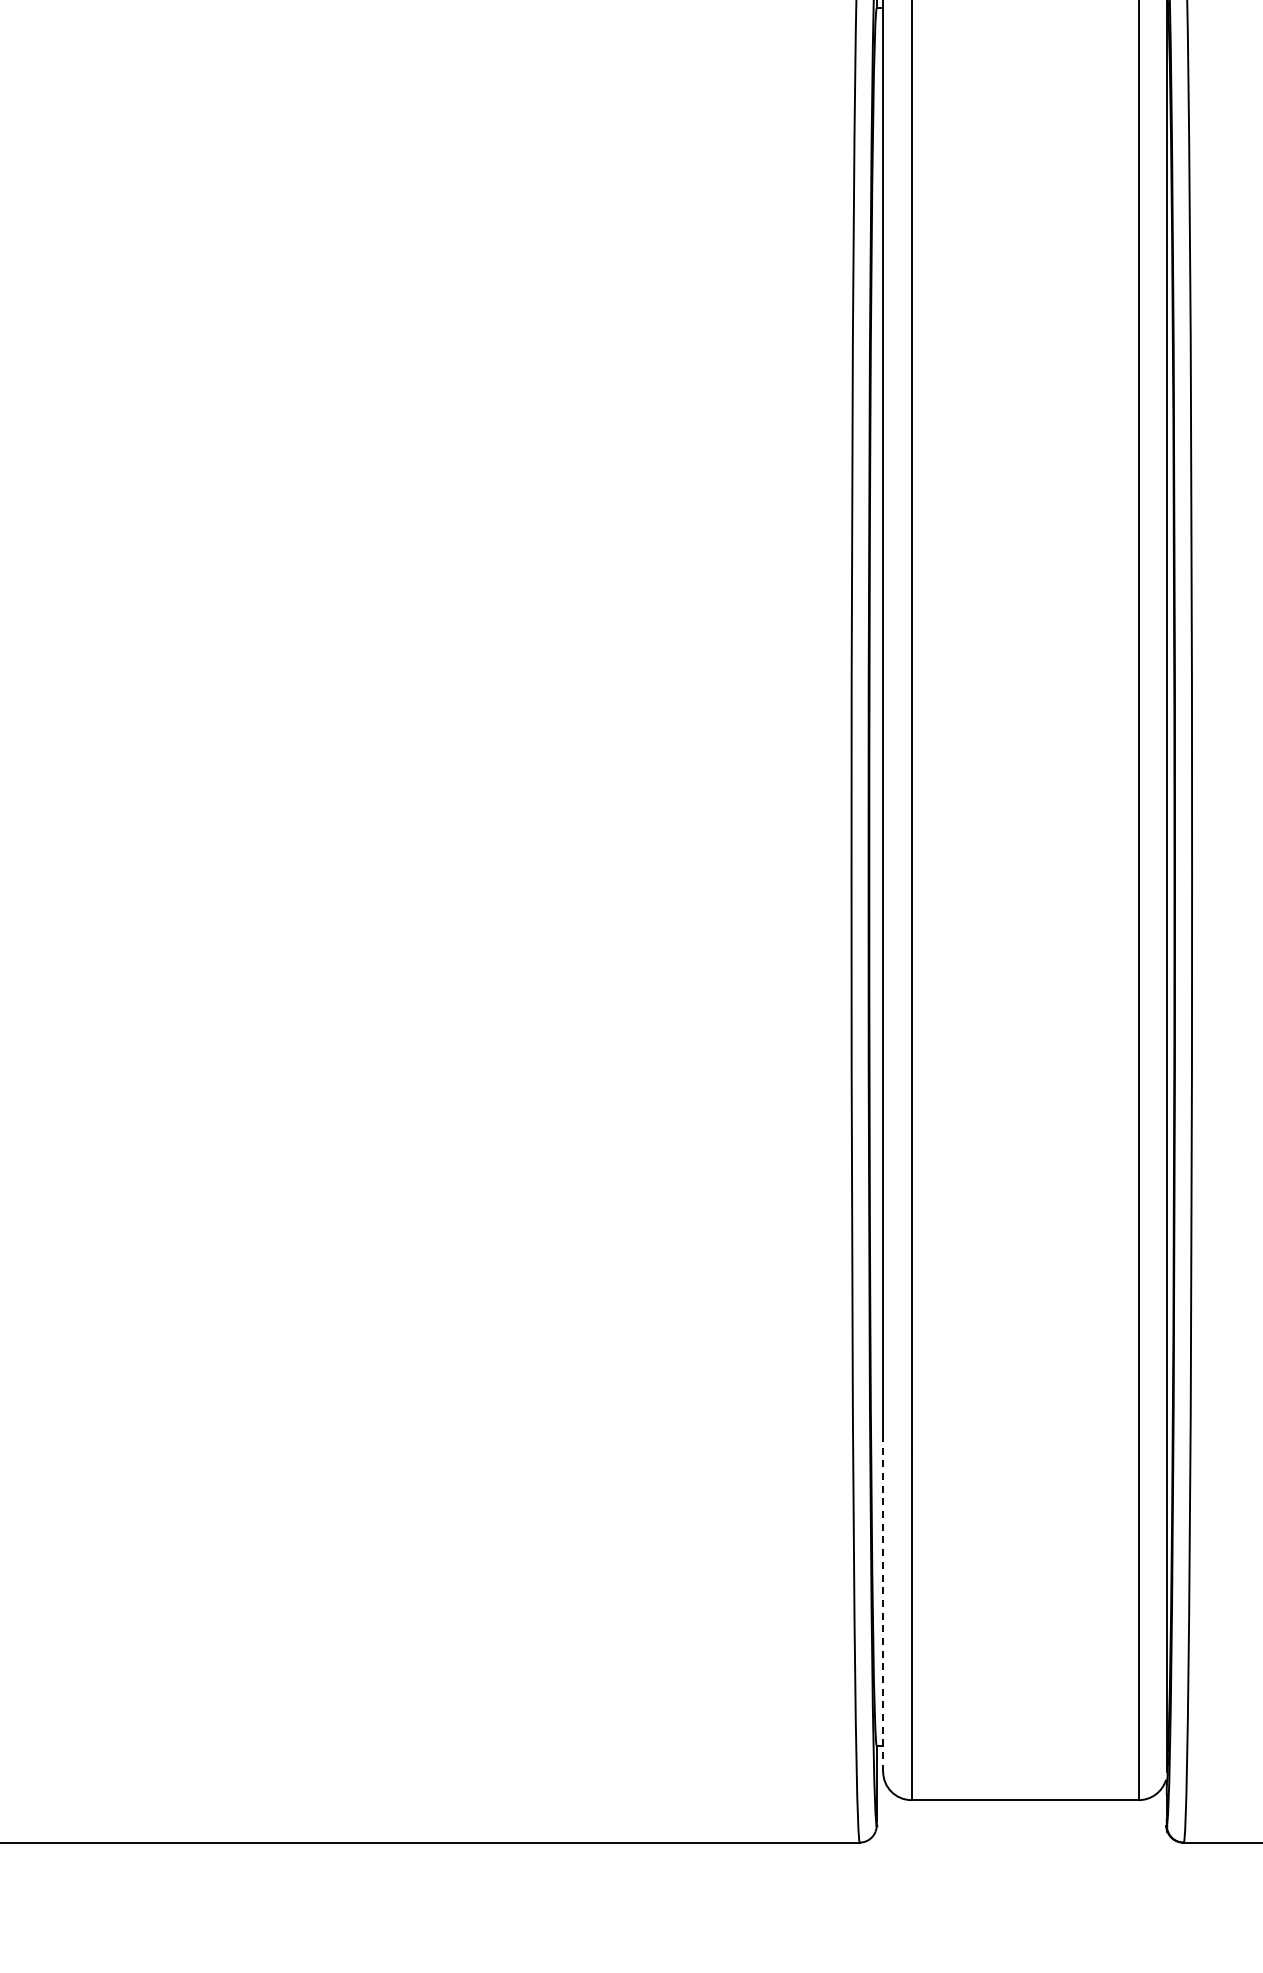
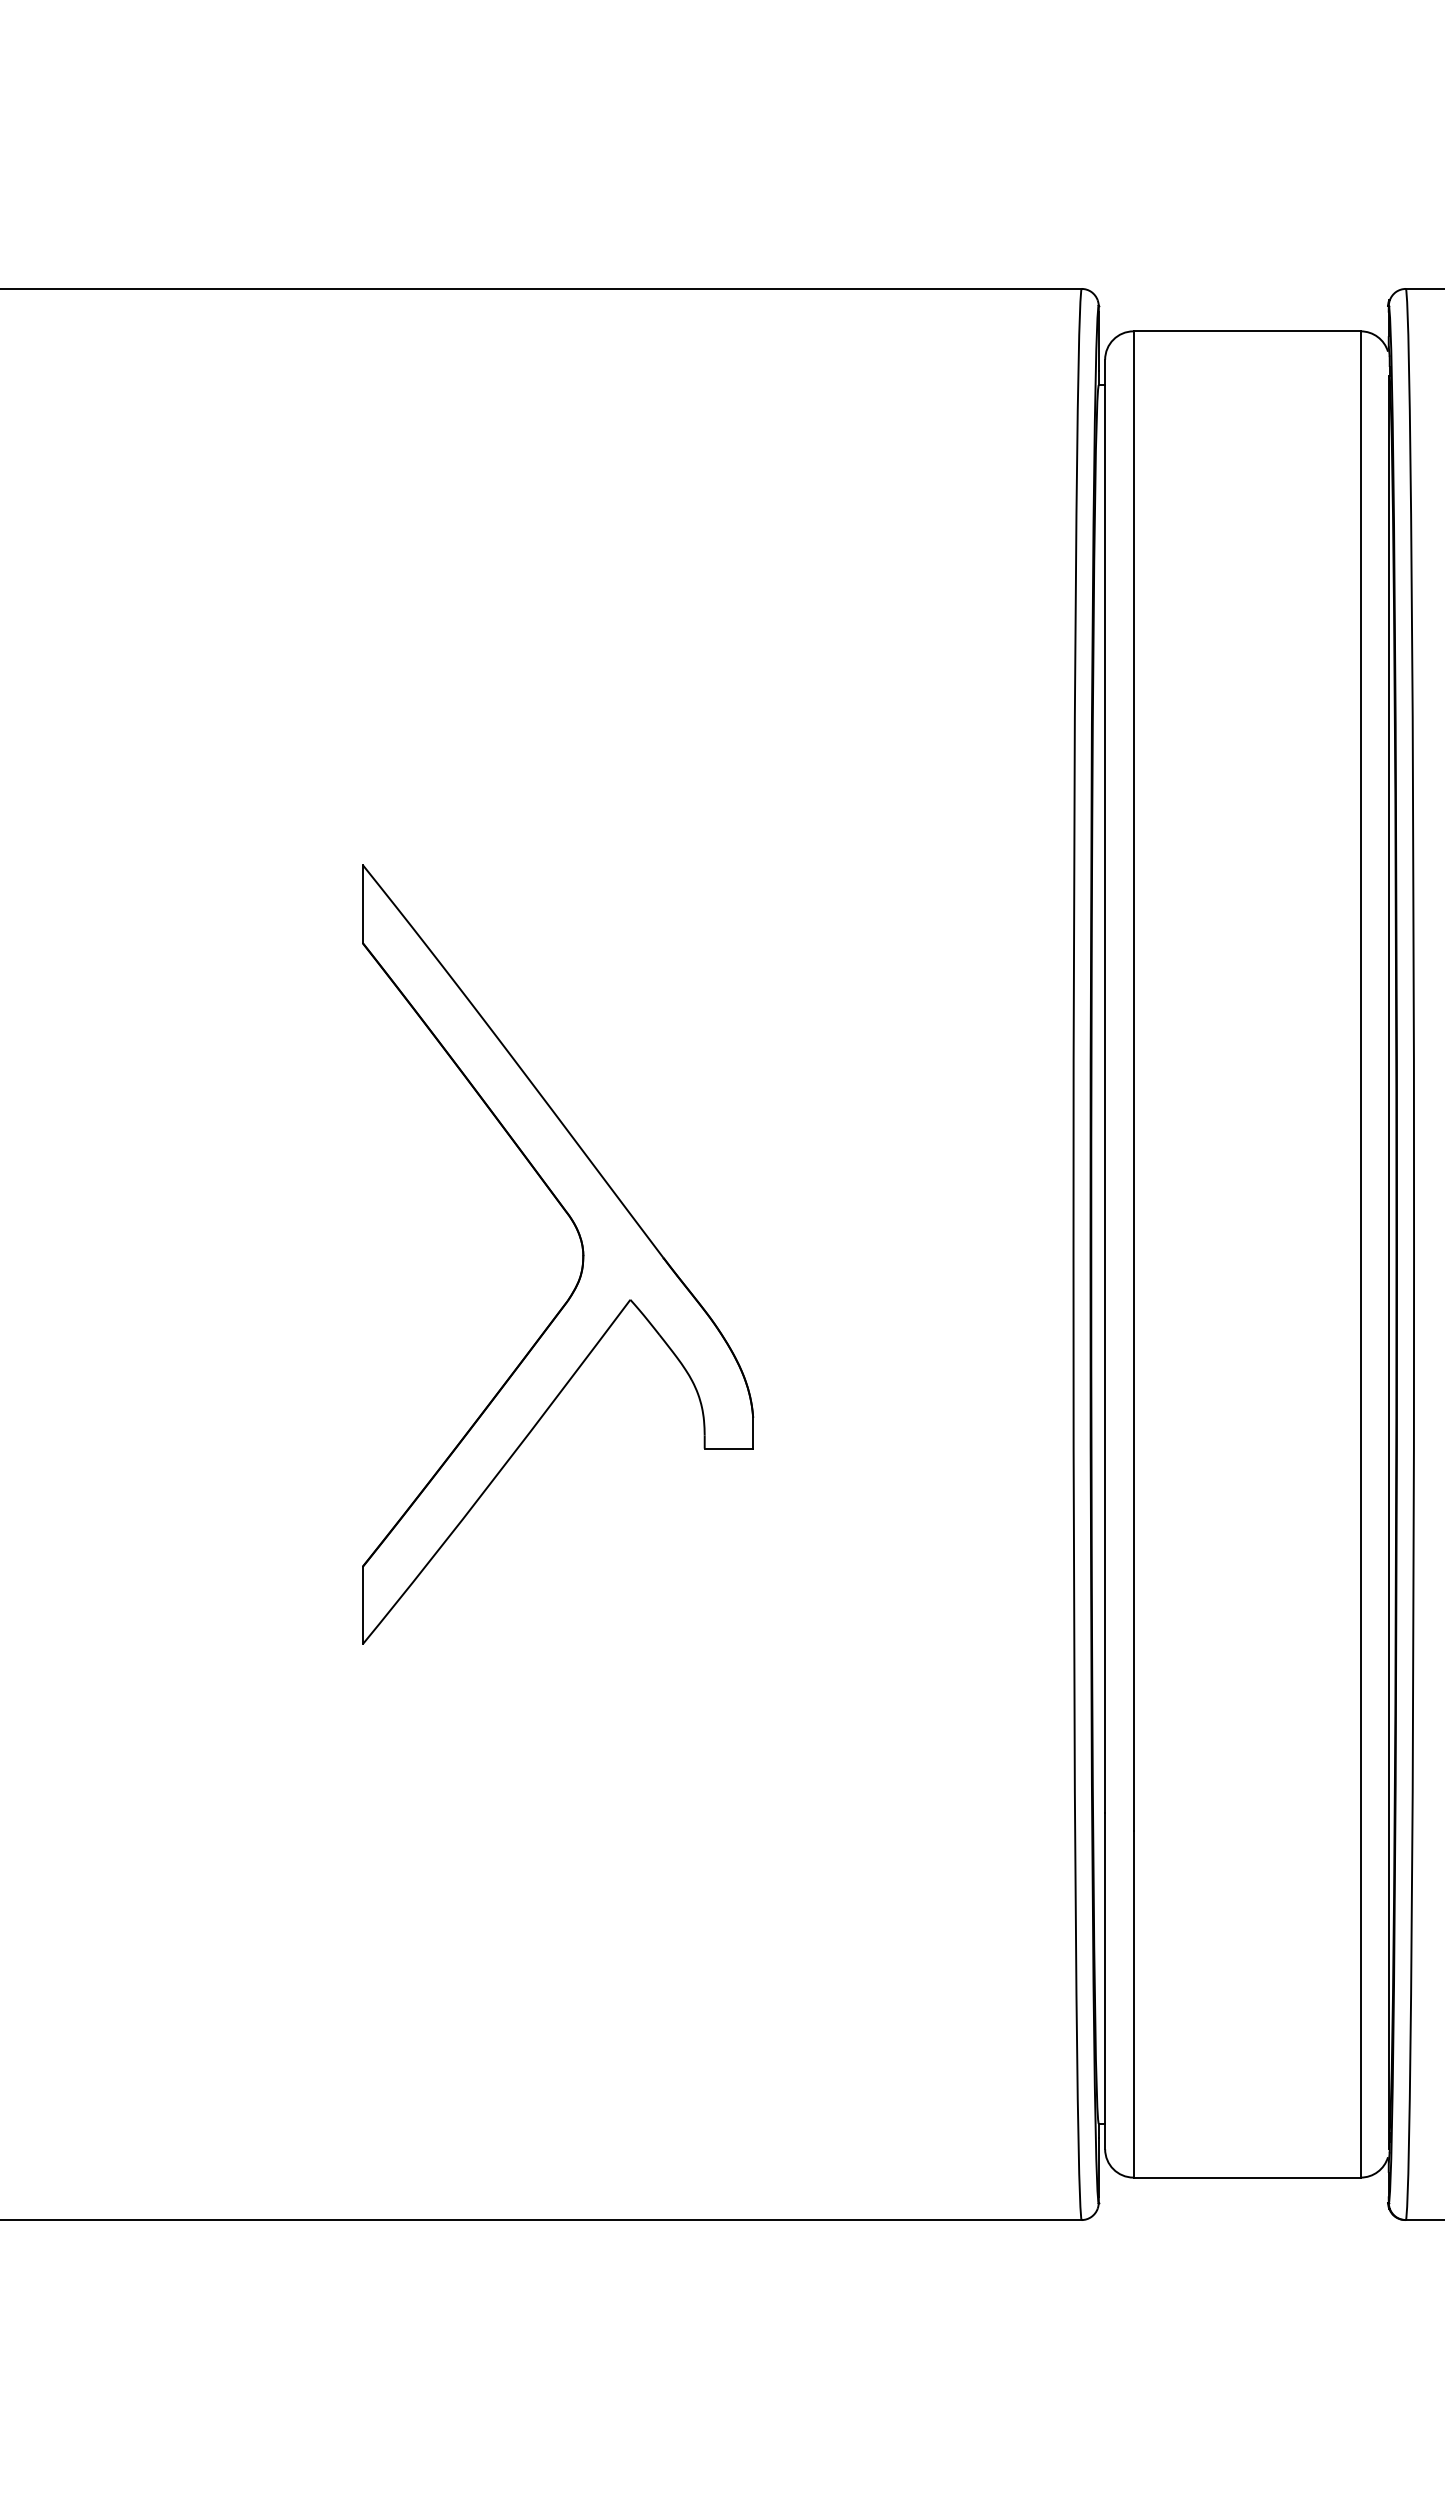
part: (359, 871) -> (581, 1248), added
line: (883, 1603) -> (1105, 1980), dashed -> solid

